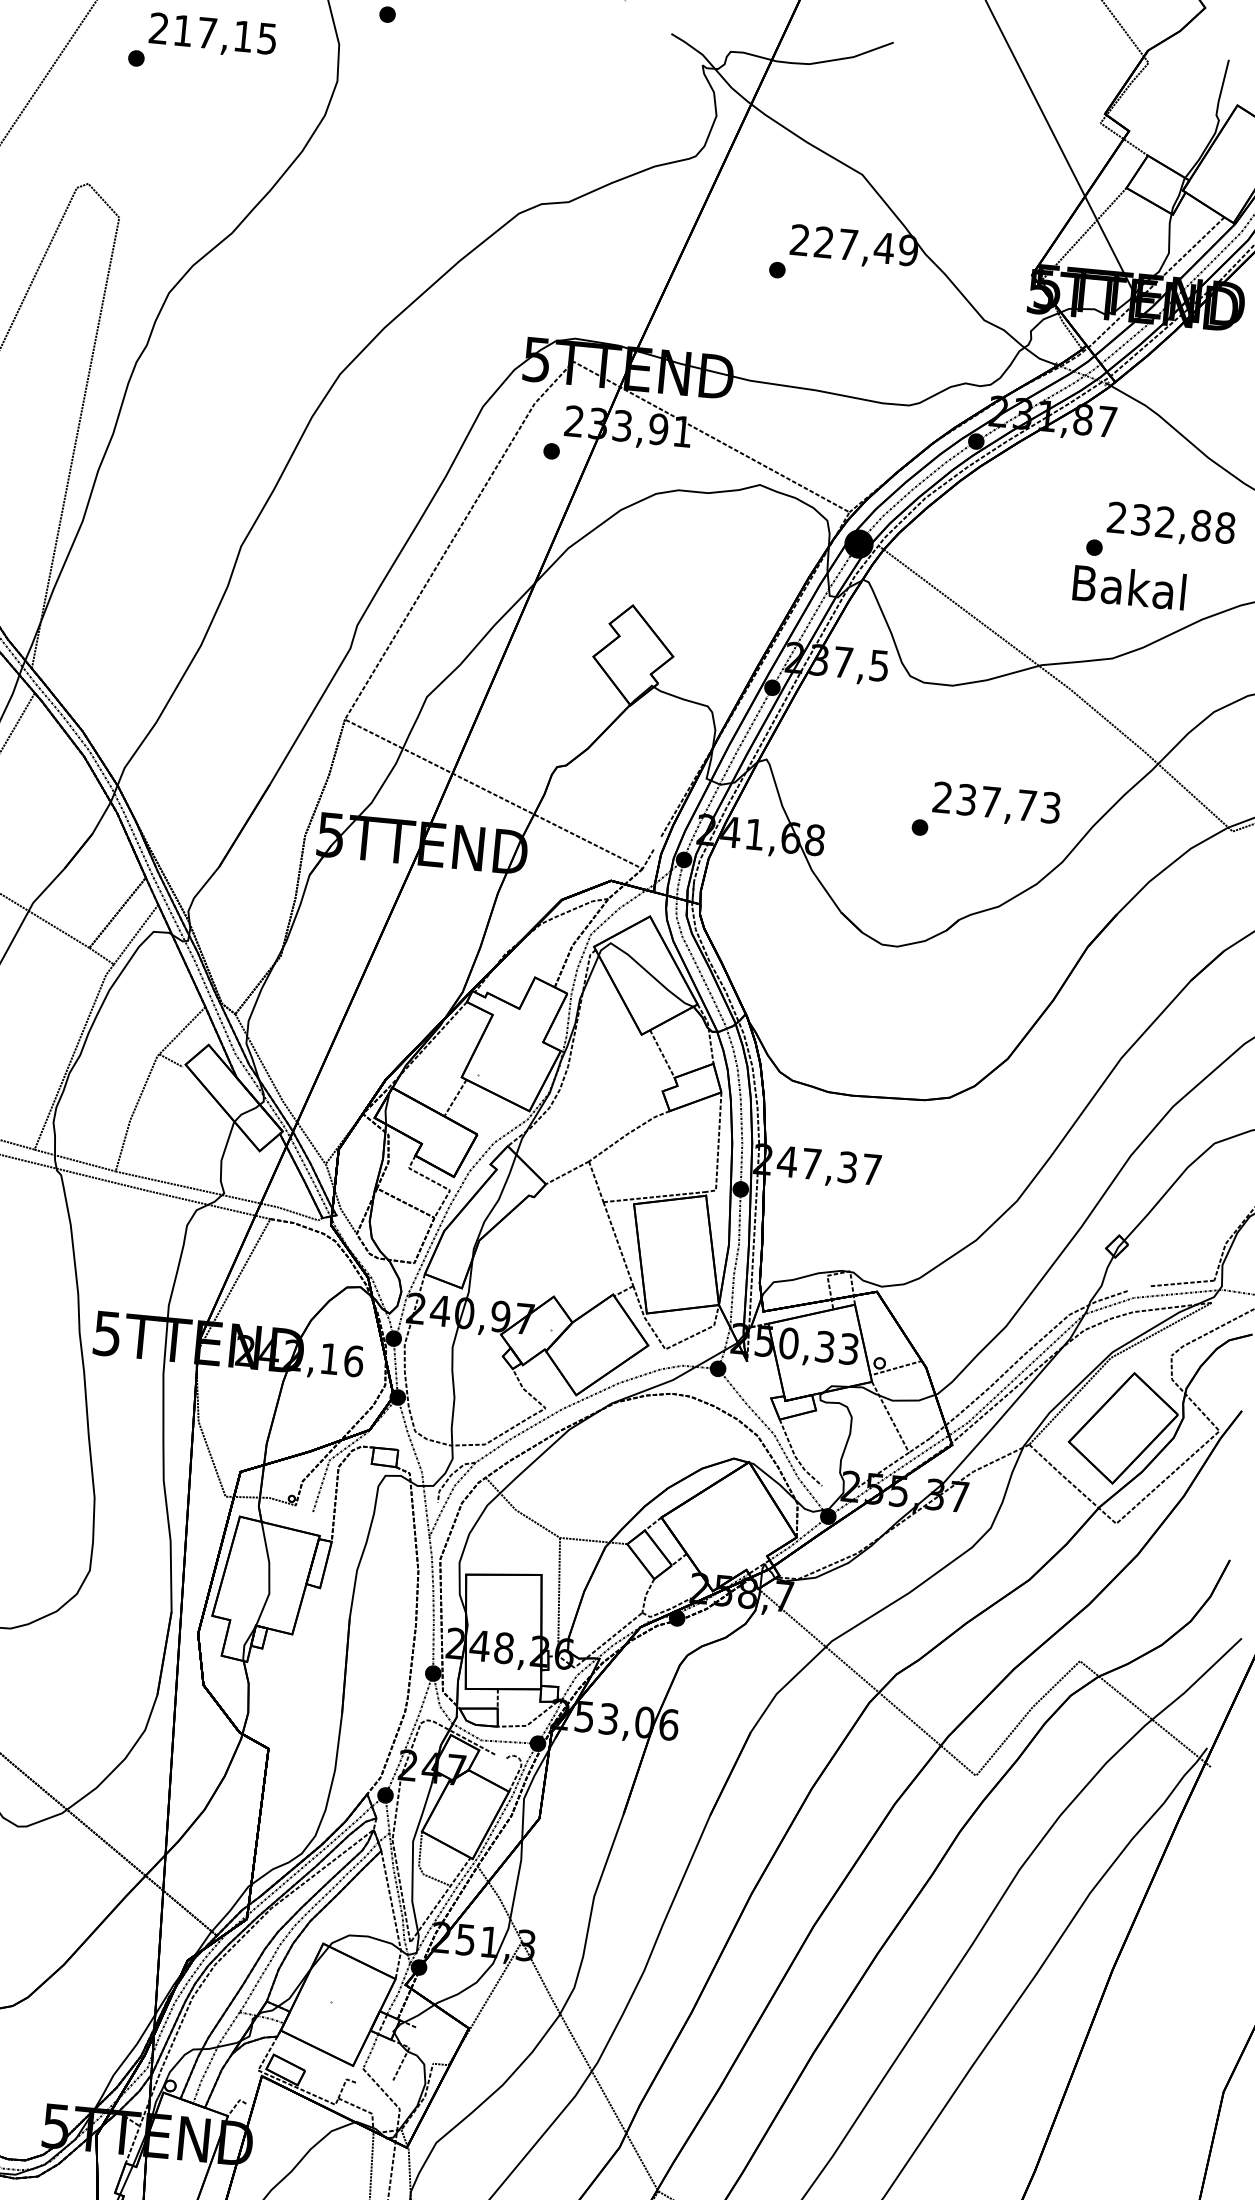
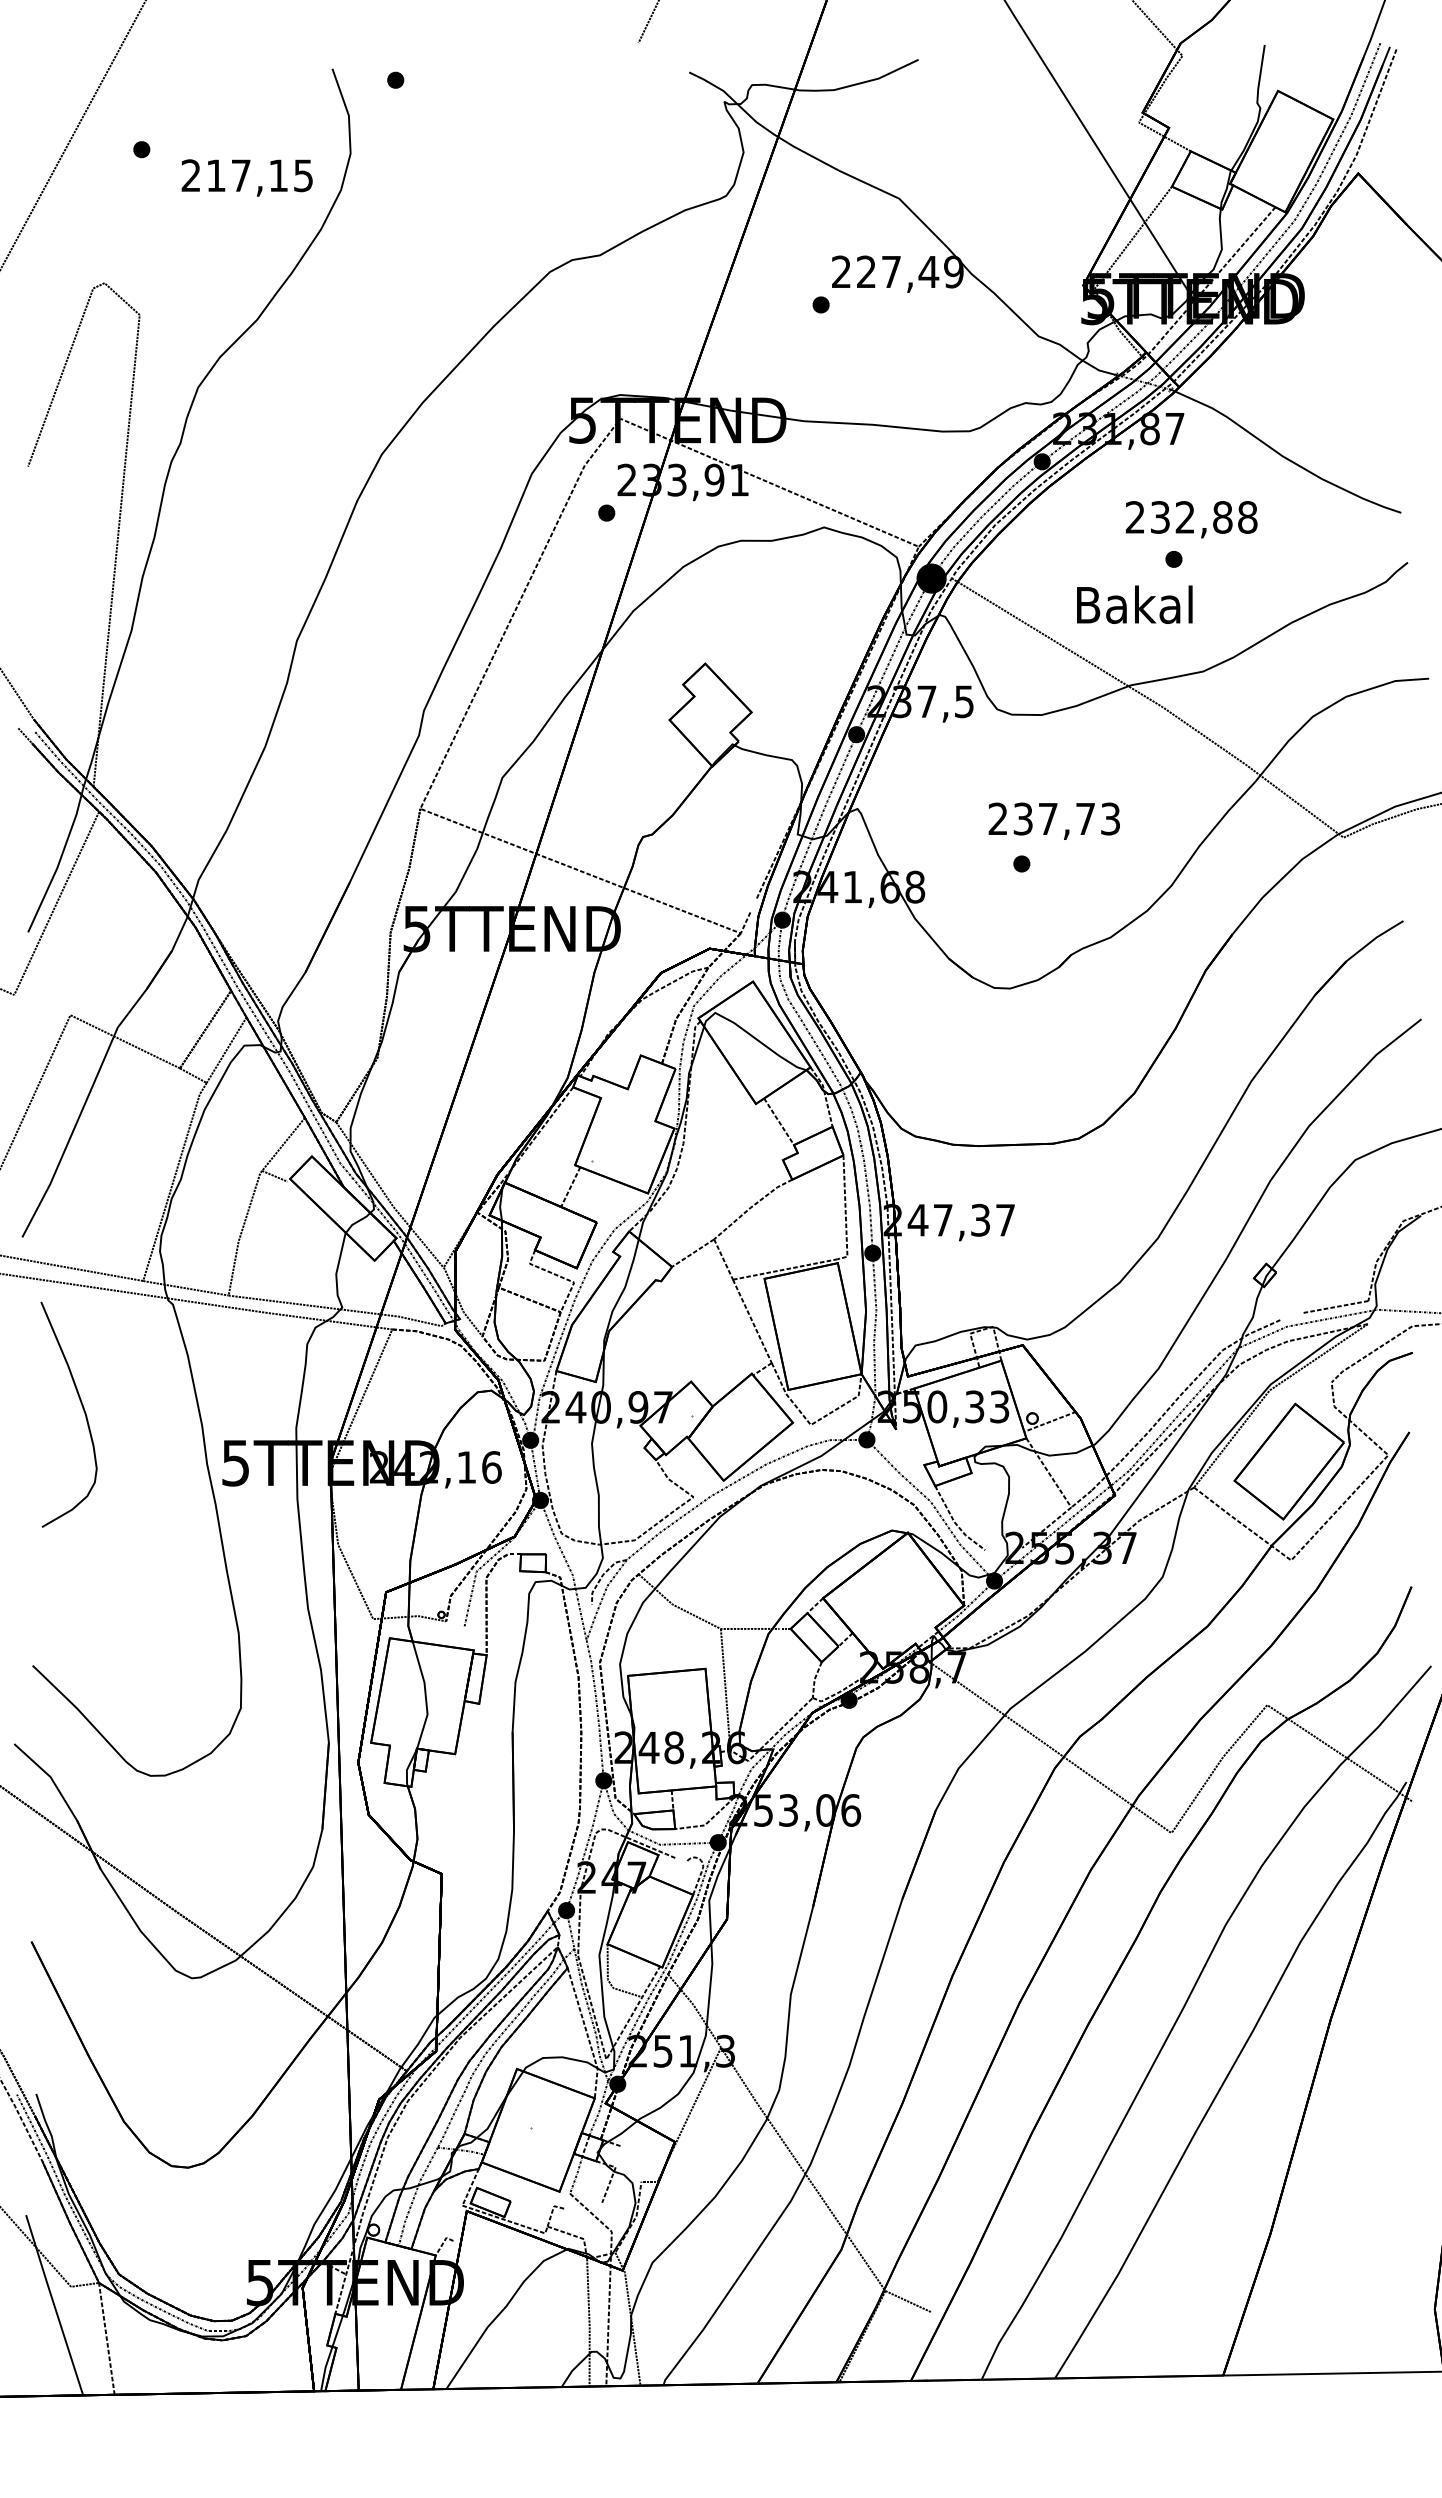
text: (212, 35) -> (246, 177), moved
text: (1171, 524) -> (1191, 519), moved
text: (1129, 587) -> (1134, 604), moved
text: (995, 804) -> (1053, 820), moved

